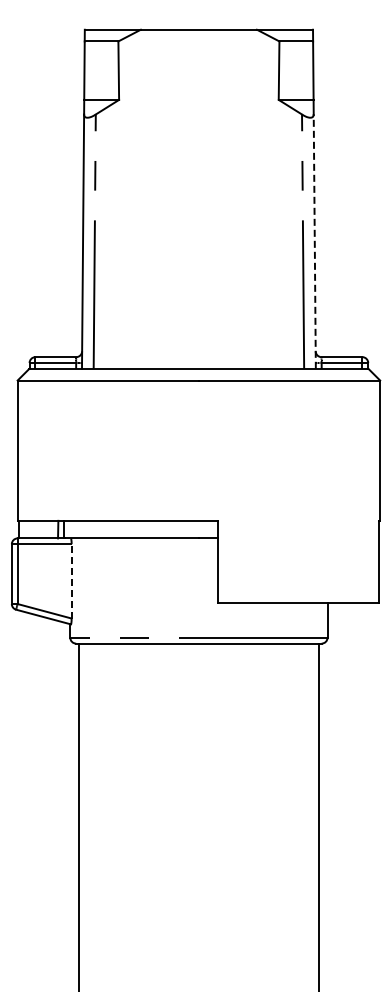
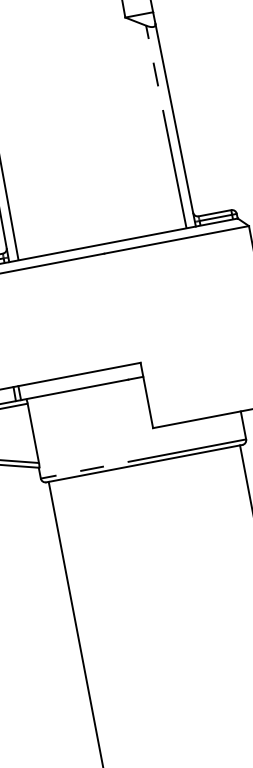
line: (314, 241) -> (175, 125), dashed -> solid
line: (71, 580) -> (33, 432), dashed -> solid

